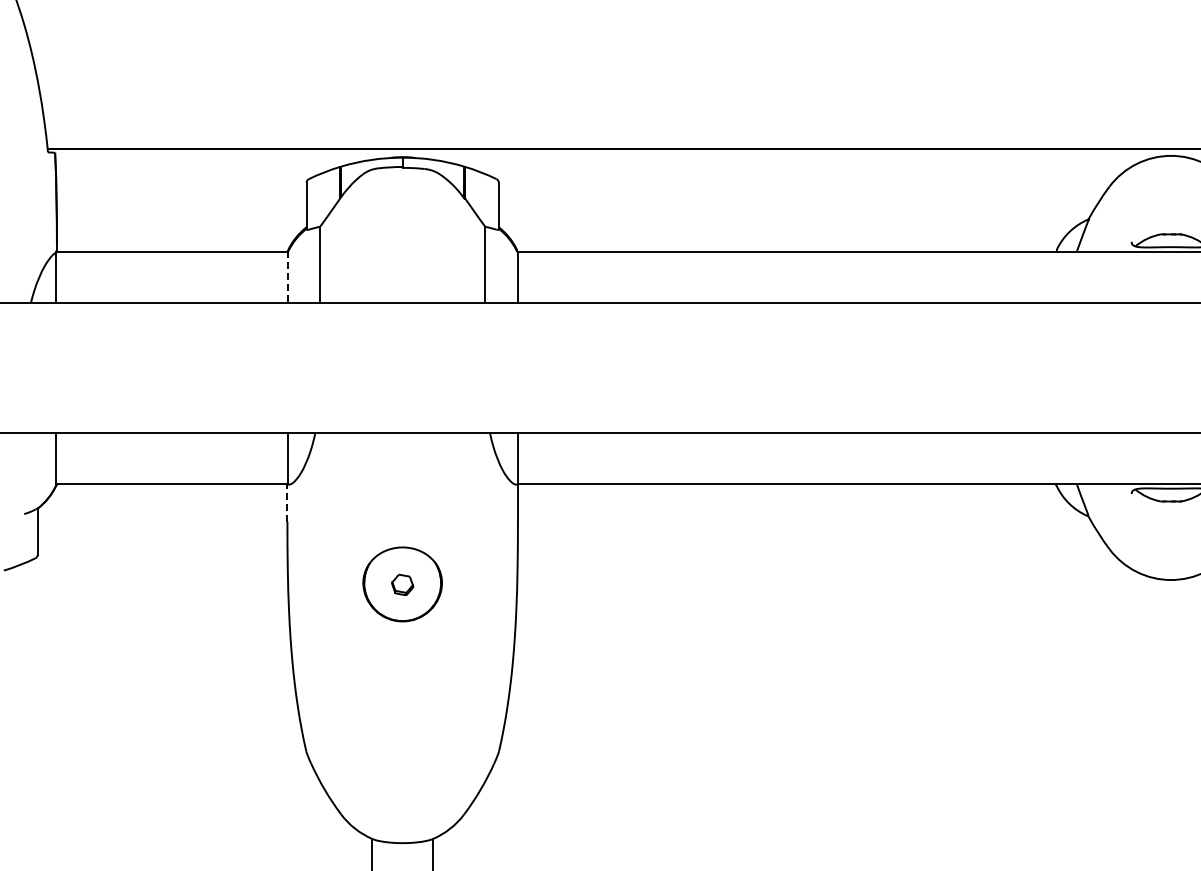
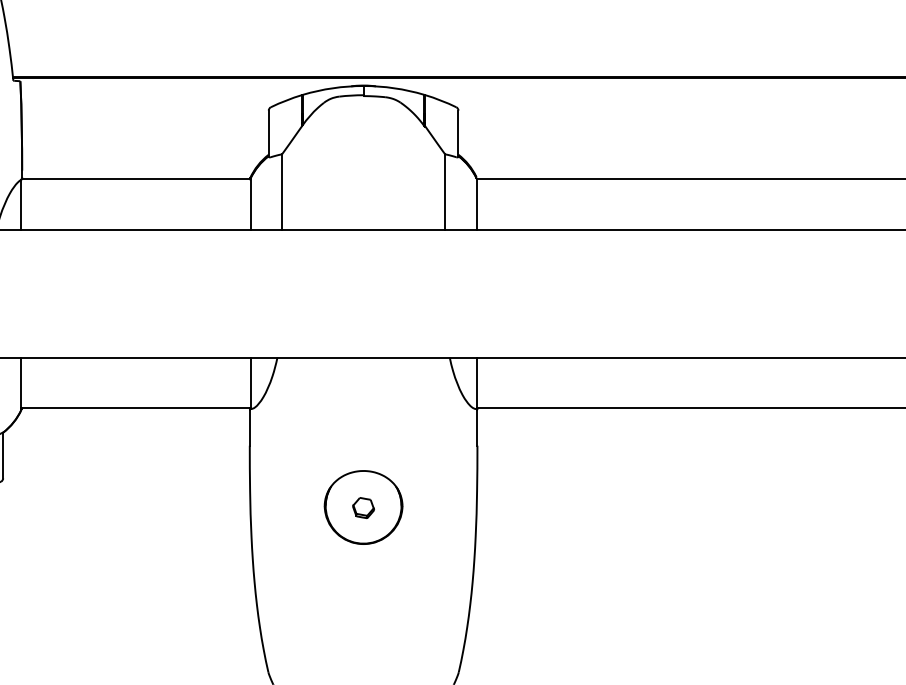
line: (288, 277) -> (250, 204), dashed -> solid
line: (287, 503) -> (249, 427), dashed -> solid

